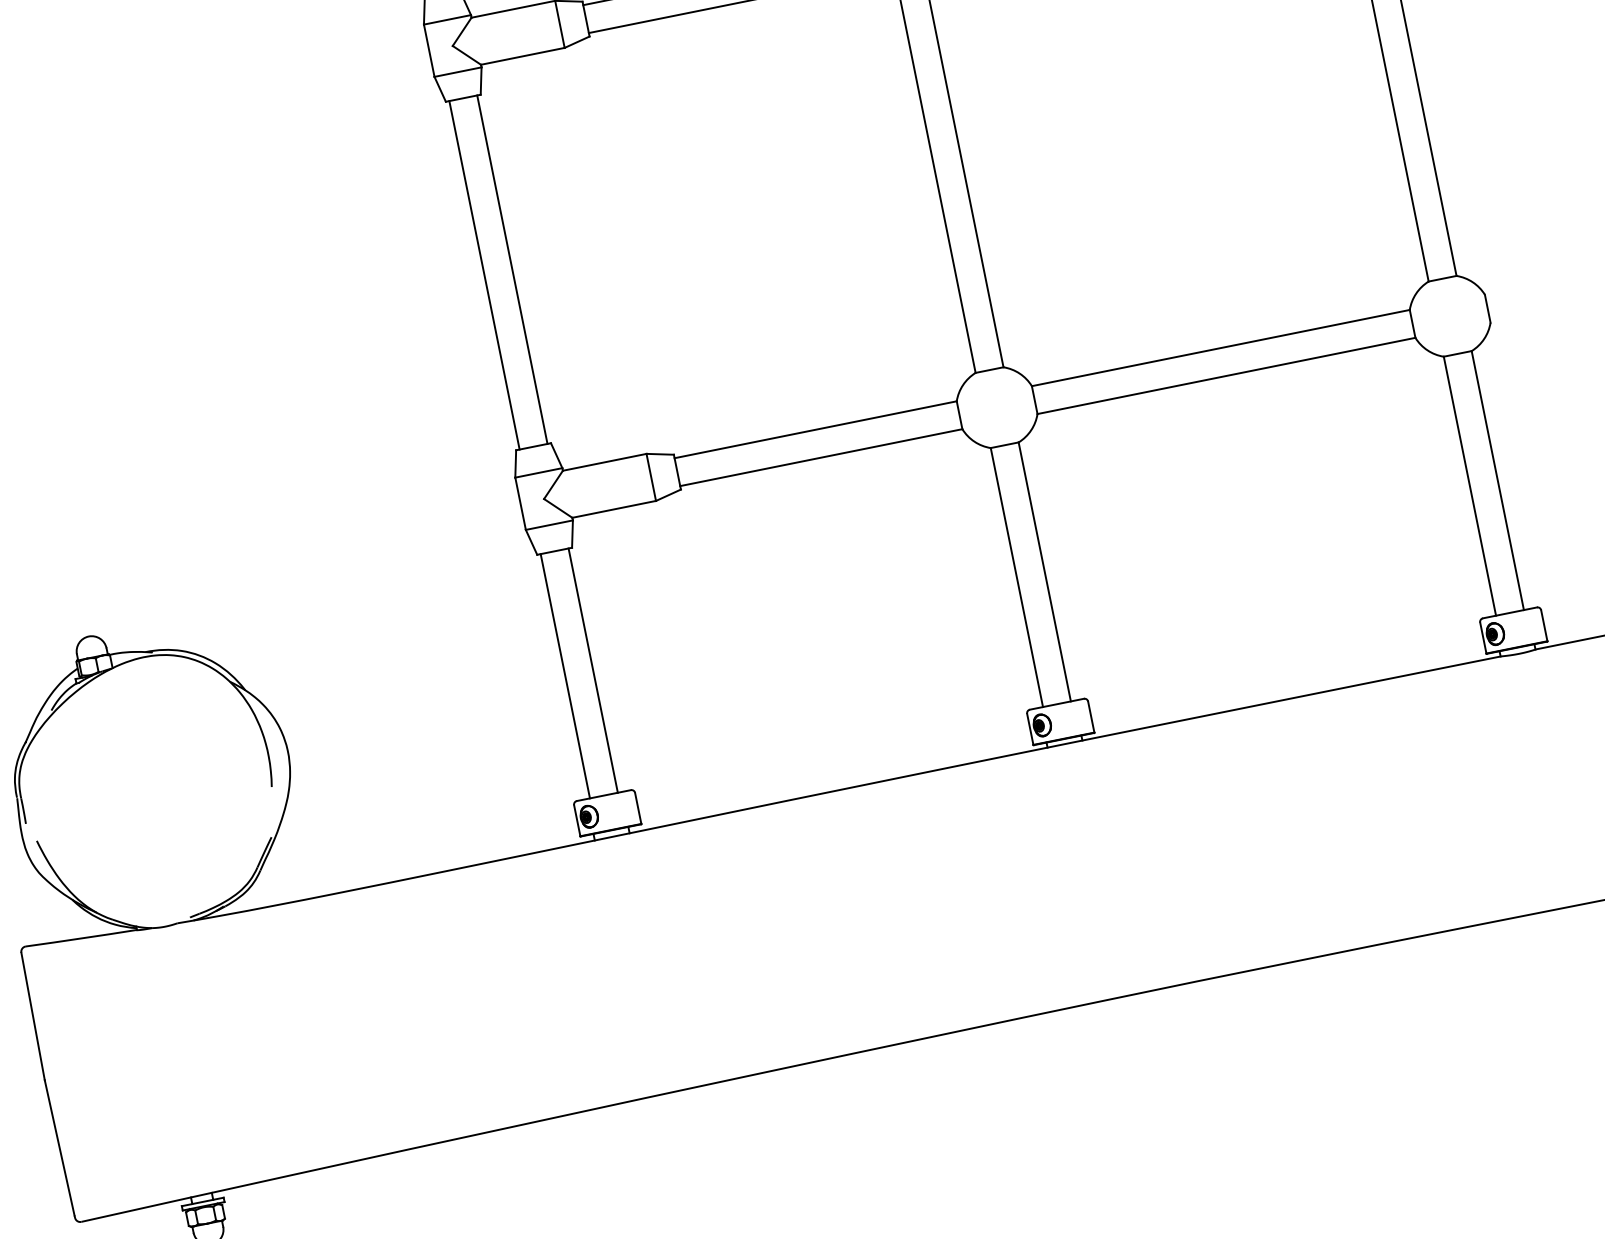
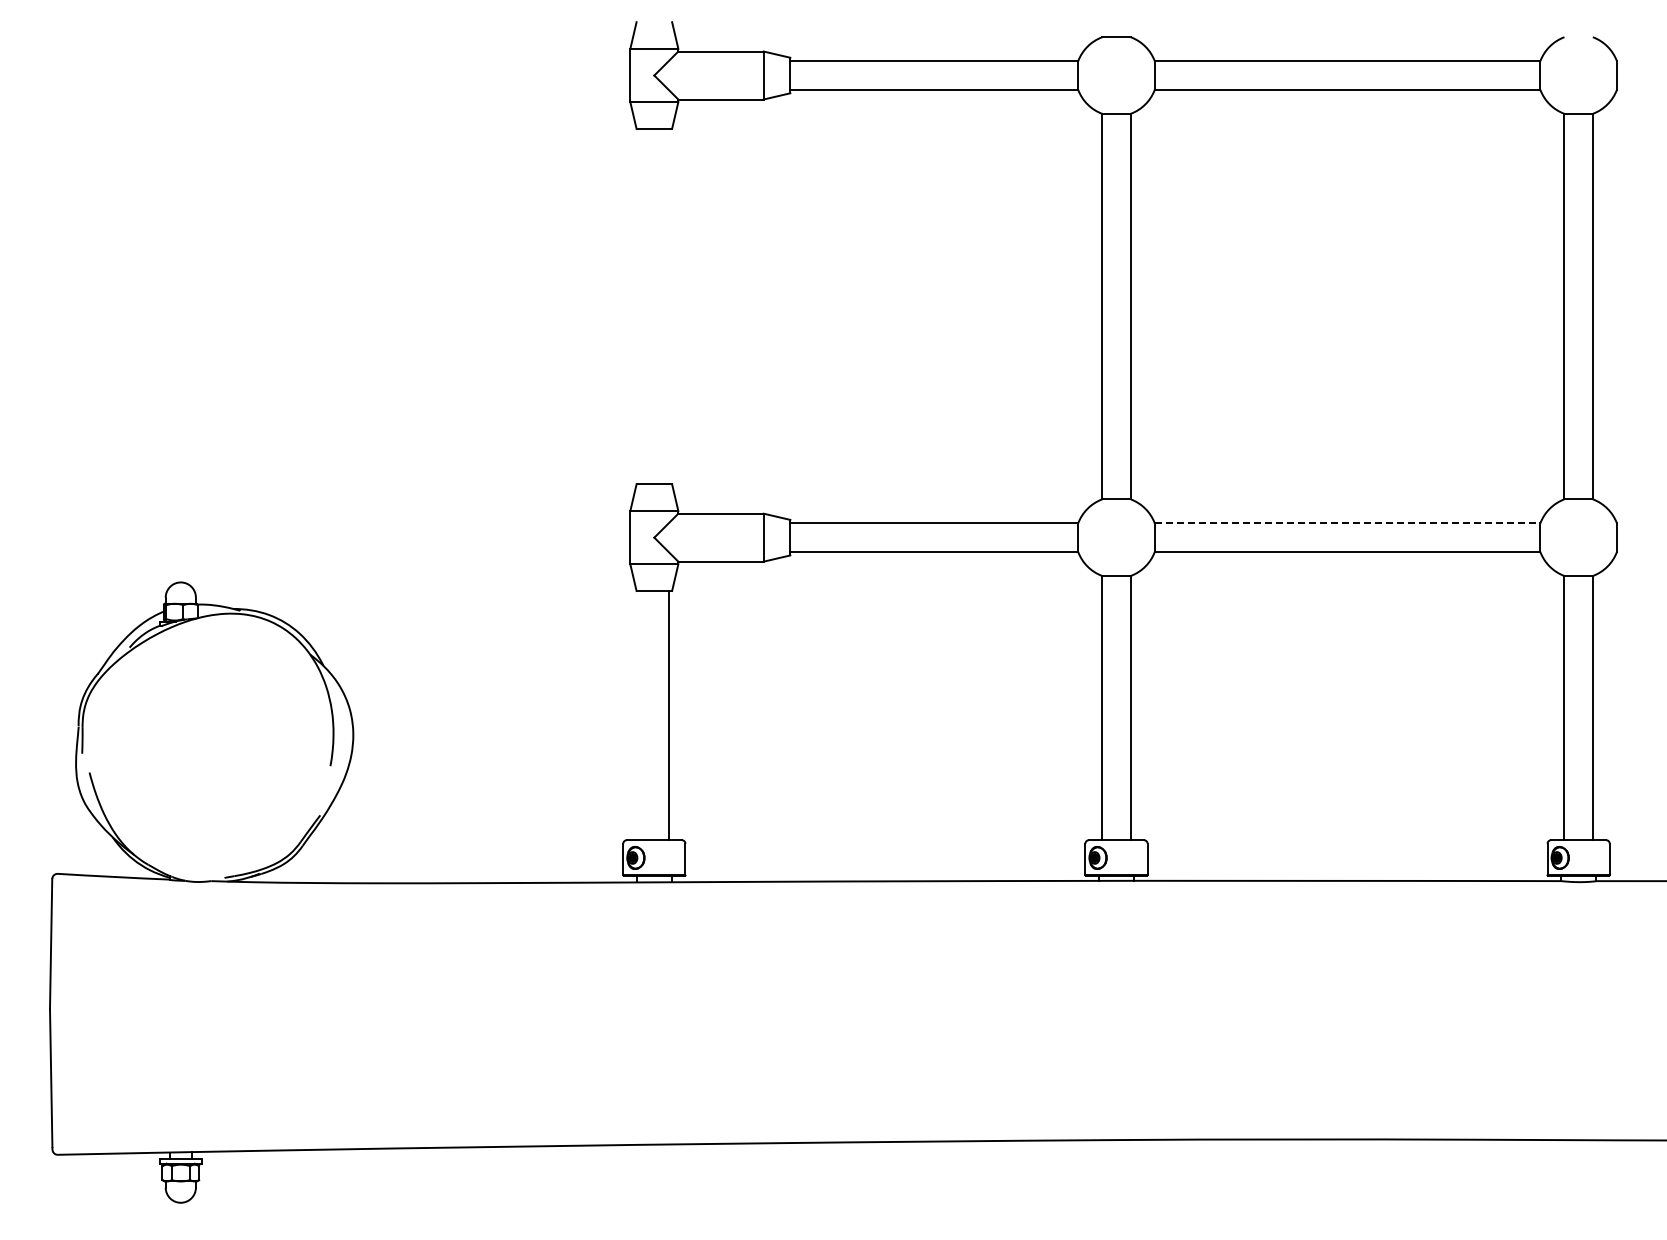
line: (512, 269) -> (668, 306), removed
line: (484, 275) -> (640, 306), removed
line: (1220, 348) -> (1347, 523), solid -> dashed
line: (565, 676) -> (640, 715), removed

